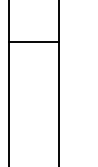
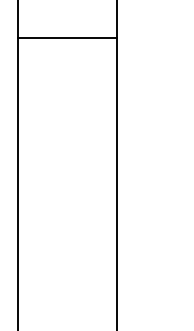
line: (33, 42) -> (66, 38), moved

